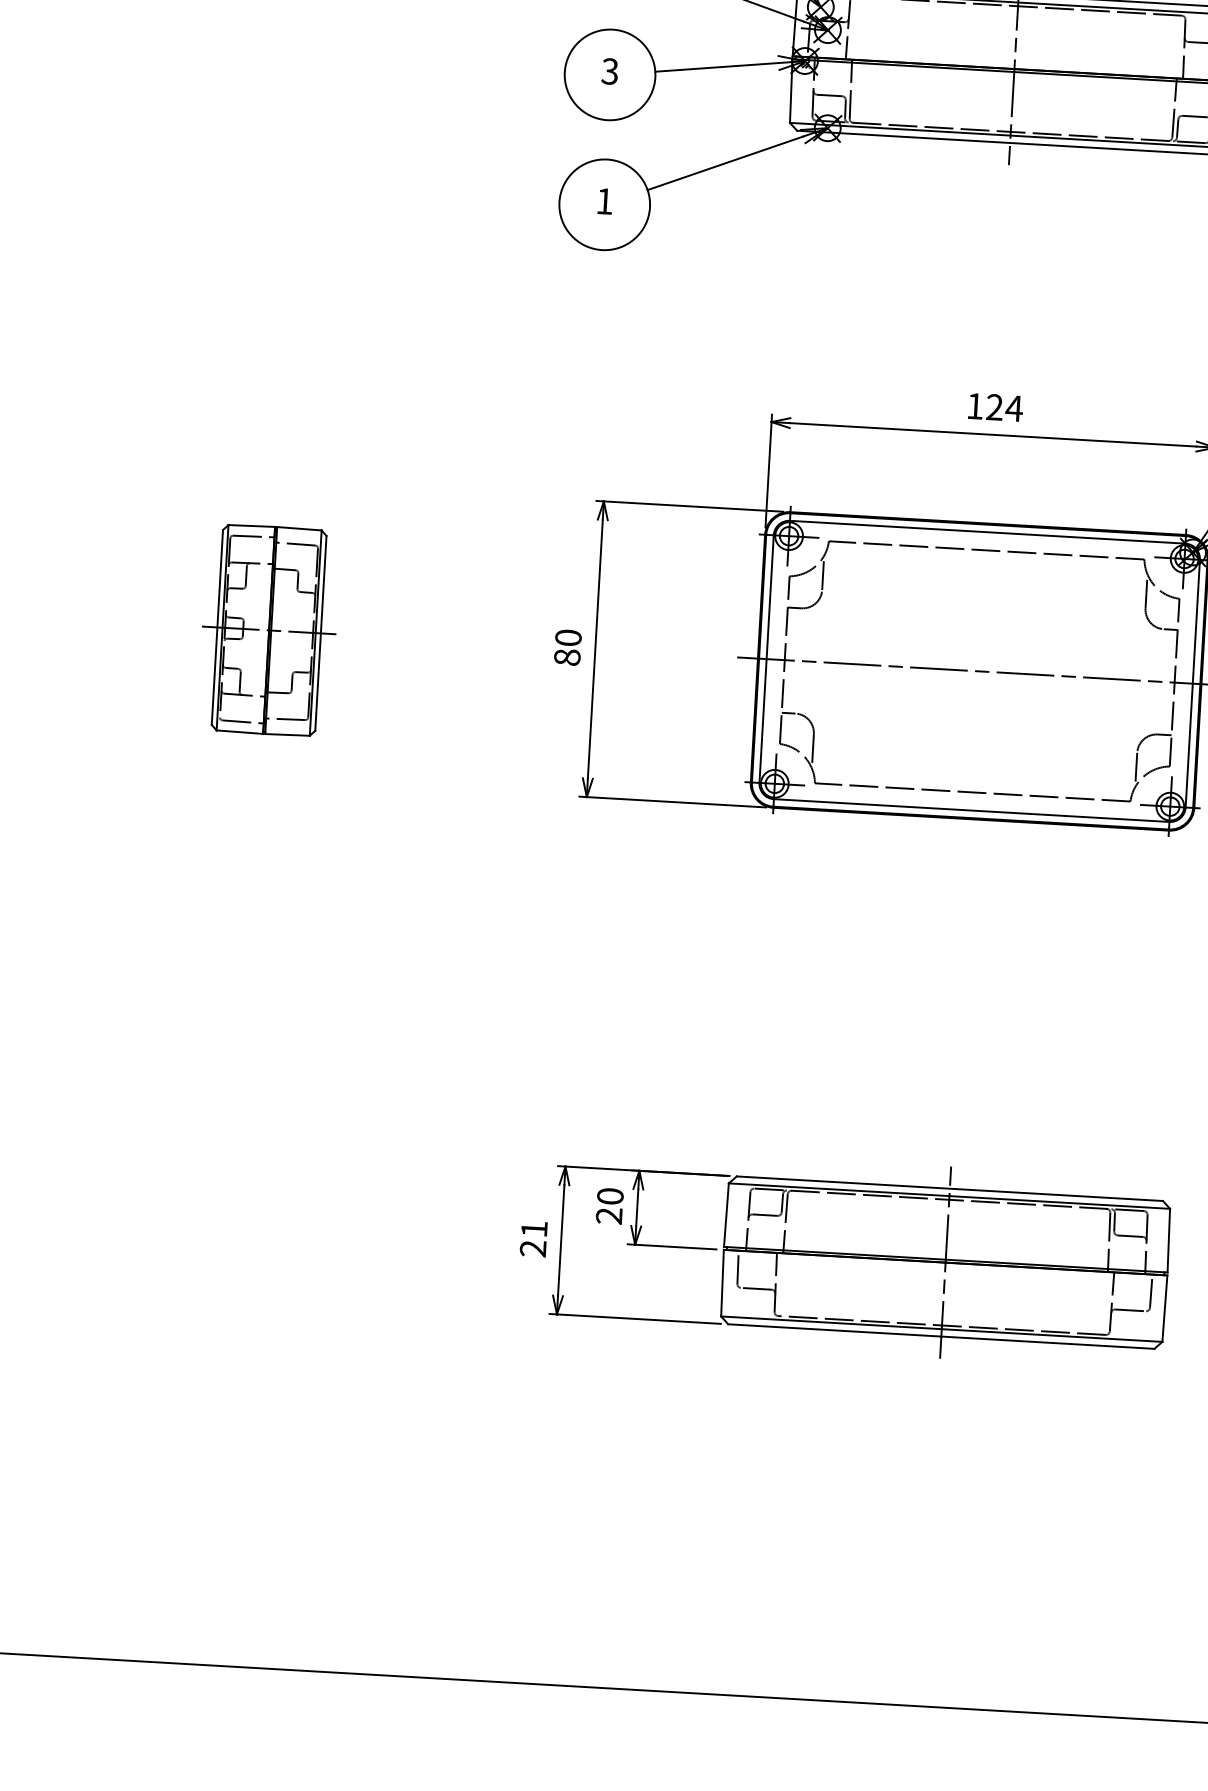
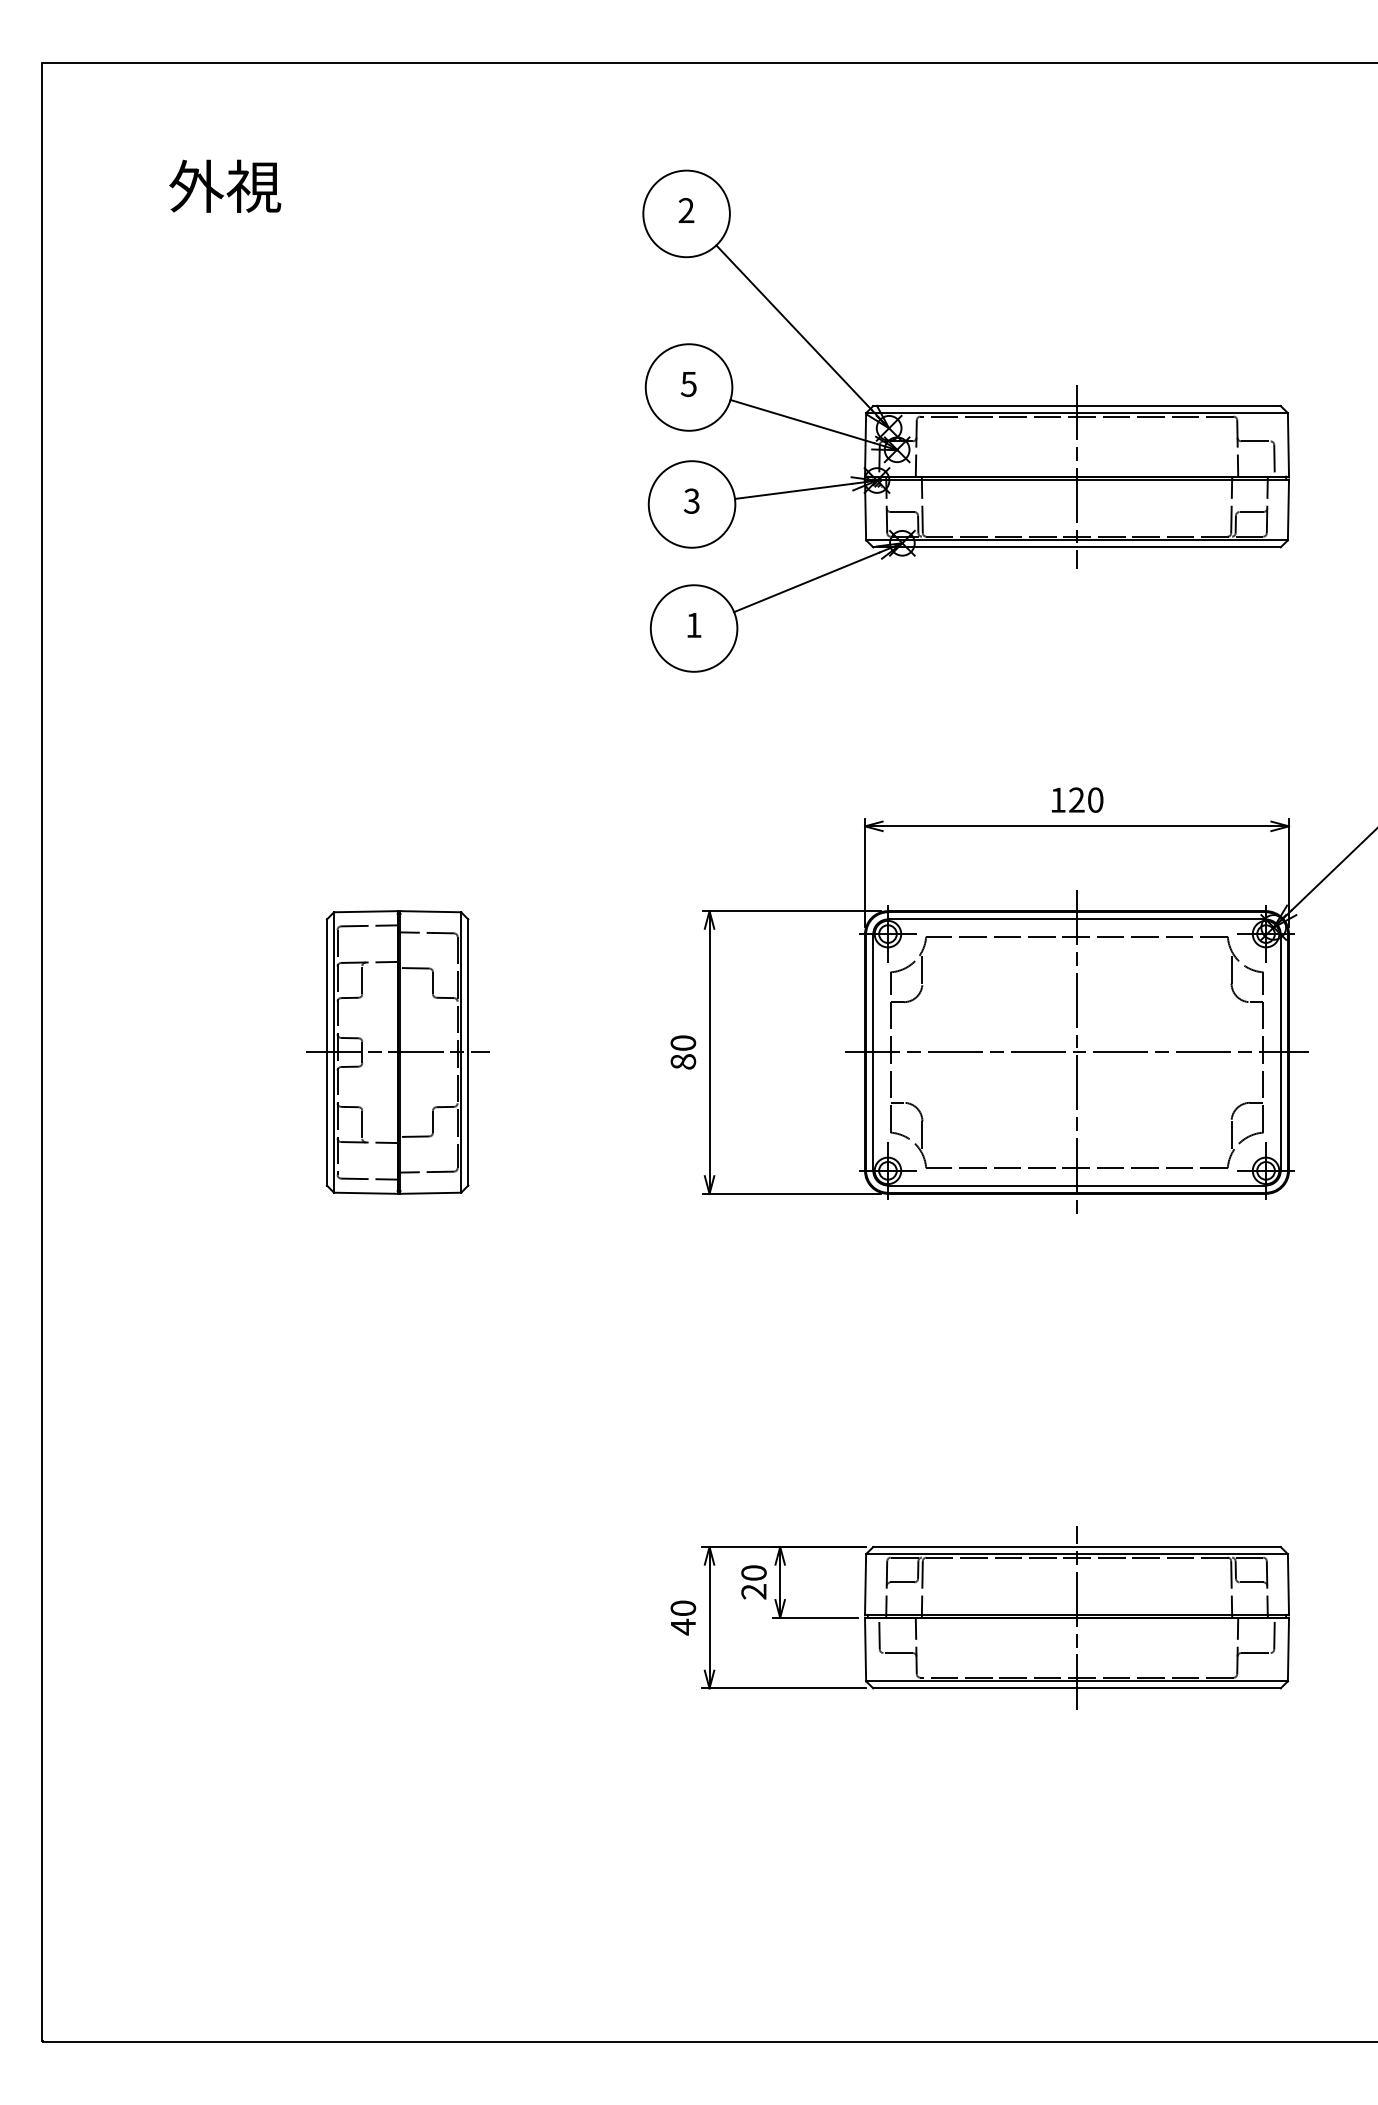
text: (1014, 407) -> (1095, 799), 124 -> 120
part: (268, 630) -> (397, 1052), size x1.43
line: (980, 671) -> (1077, 1052), added
text: (533, 1238) -> (683, 1617), 21 -> 40

